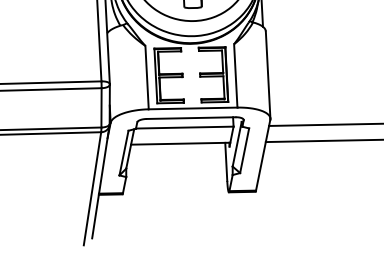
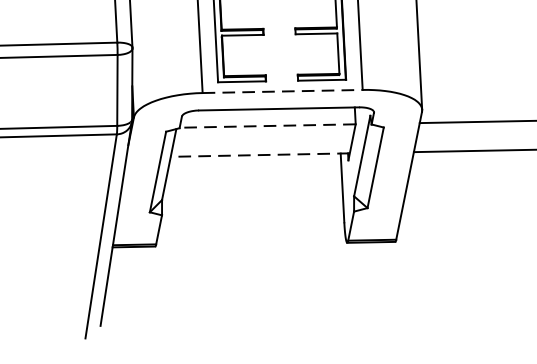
line: (193, 108) -> (283, 91), solid -> dashed
line: (184, 127) -> (267, 125), solid -> dashed
line: (180, 143) -> (259, 154), solid -> dashed

